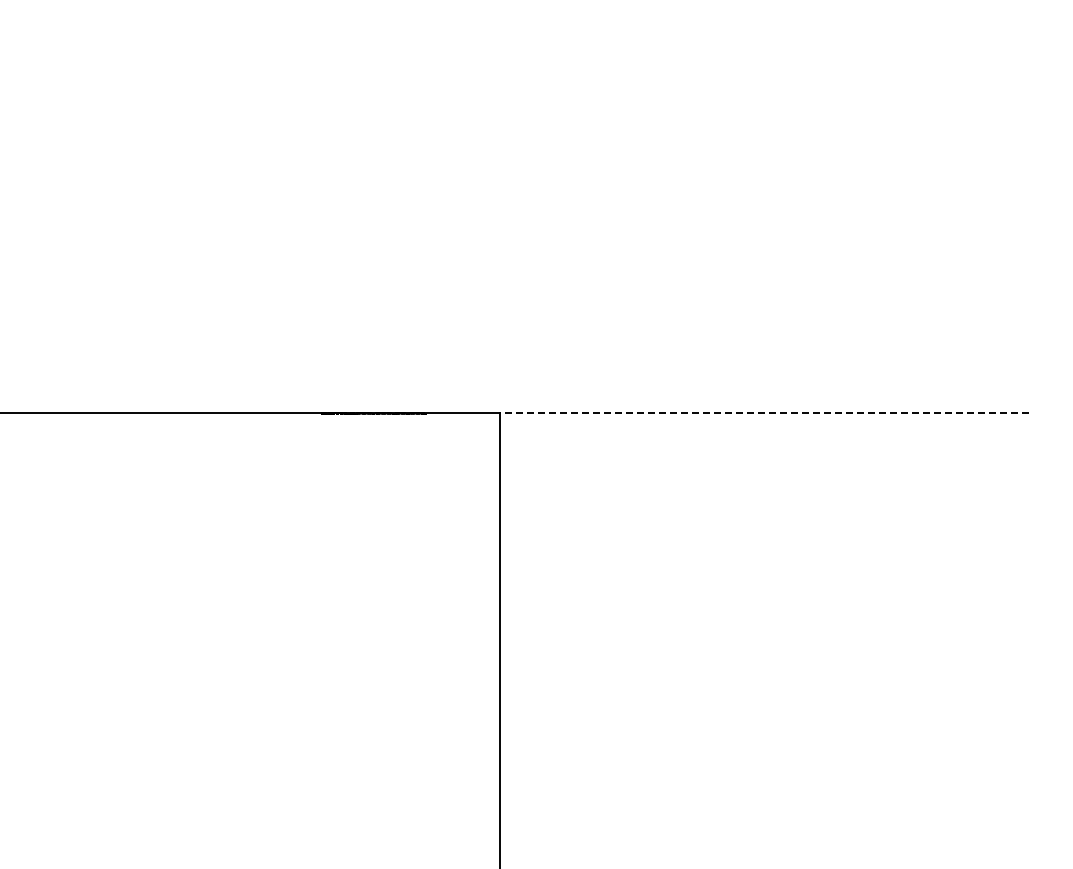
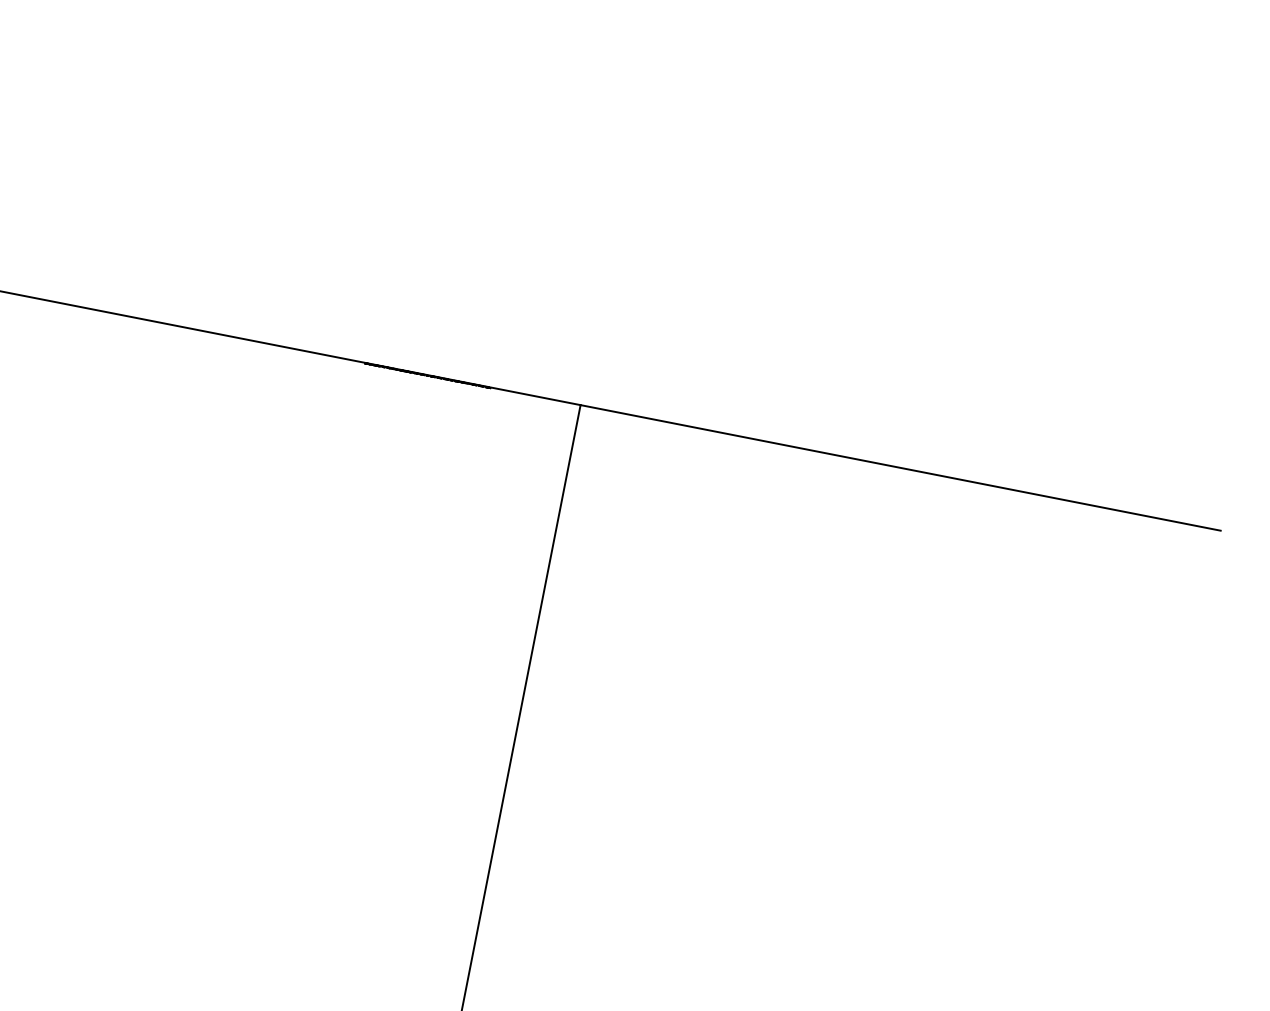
line: (764, 413) -> (900, 468), dashed -> solid

